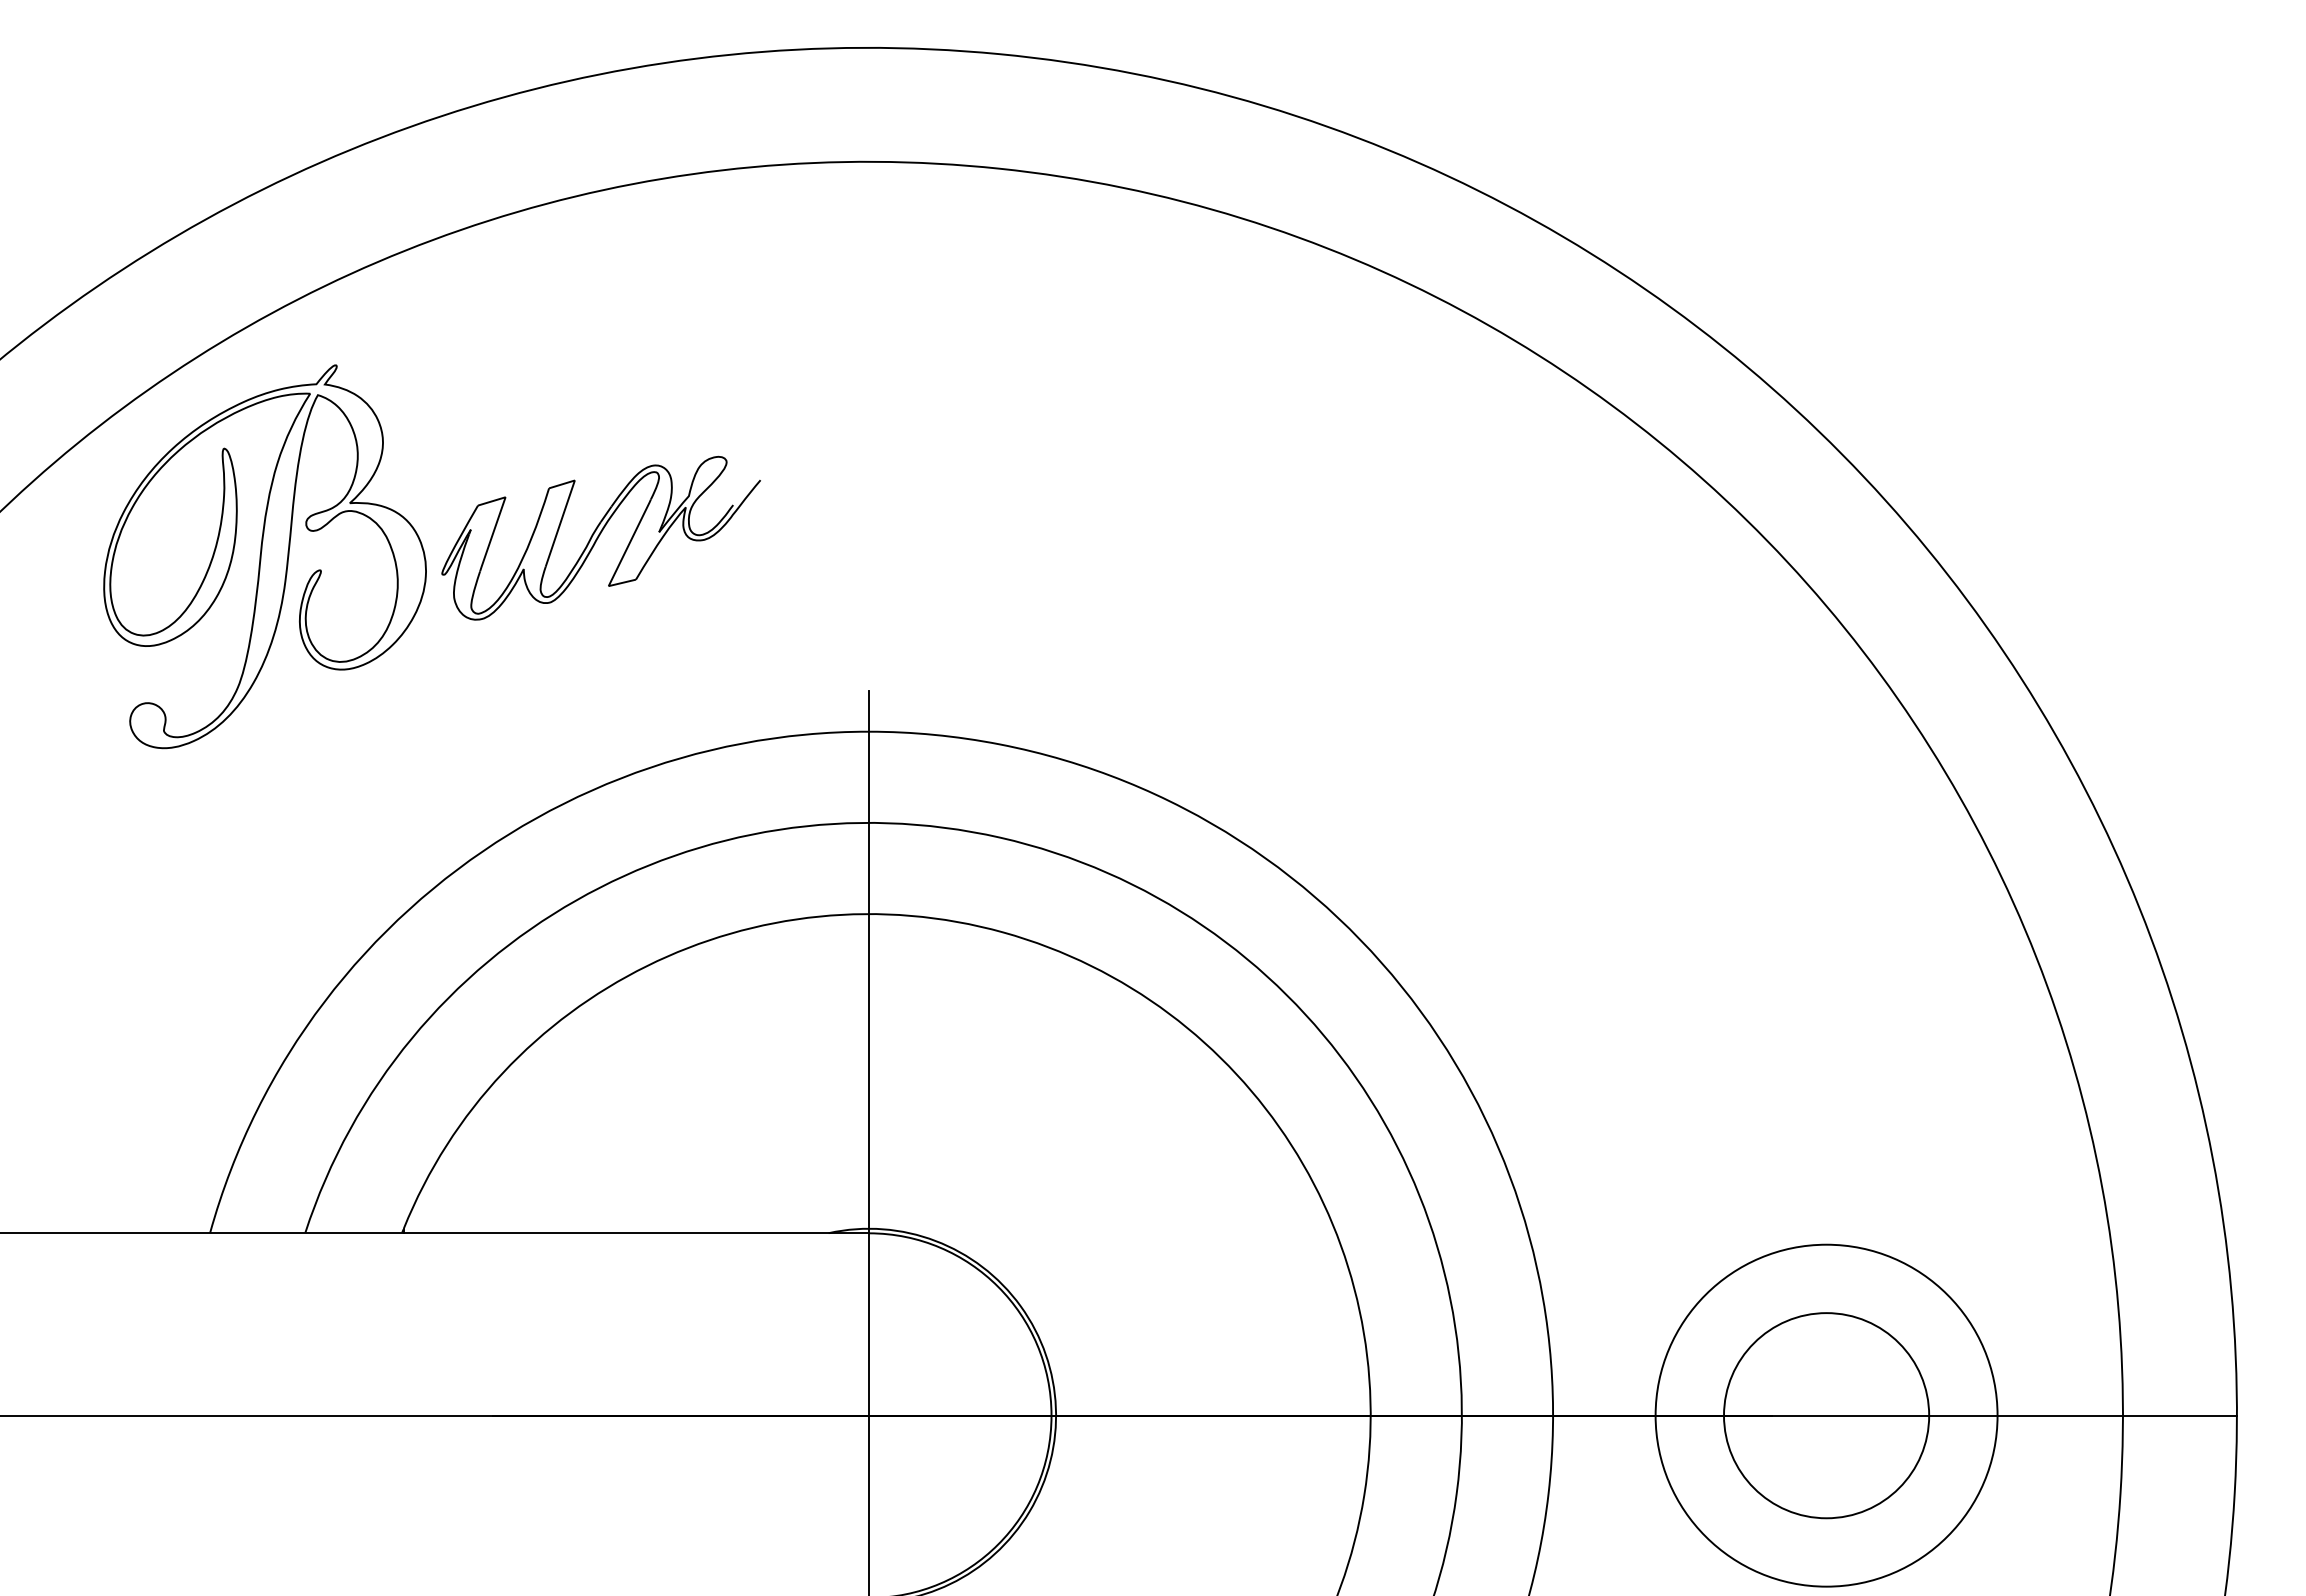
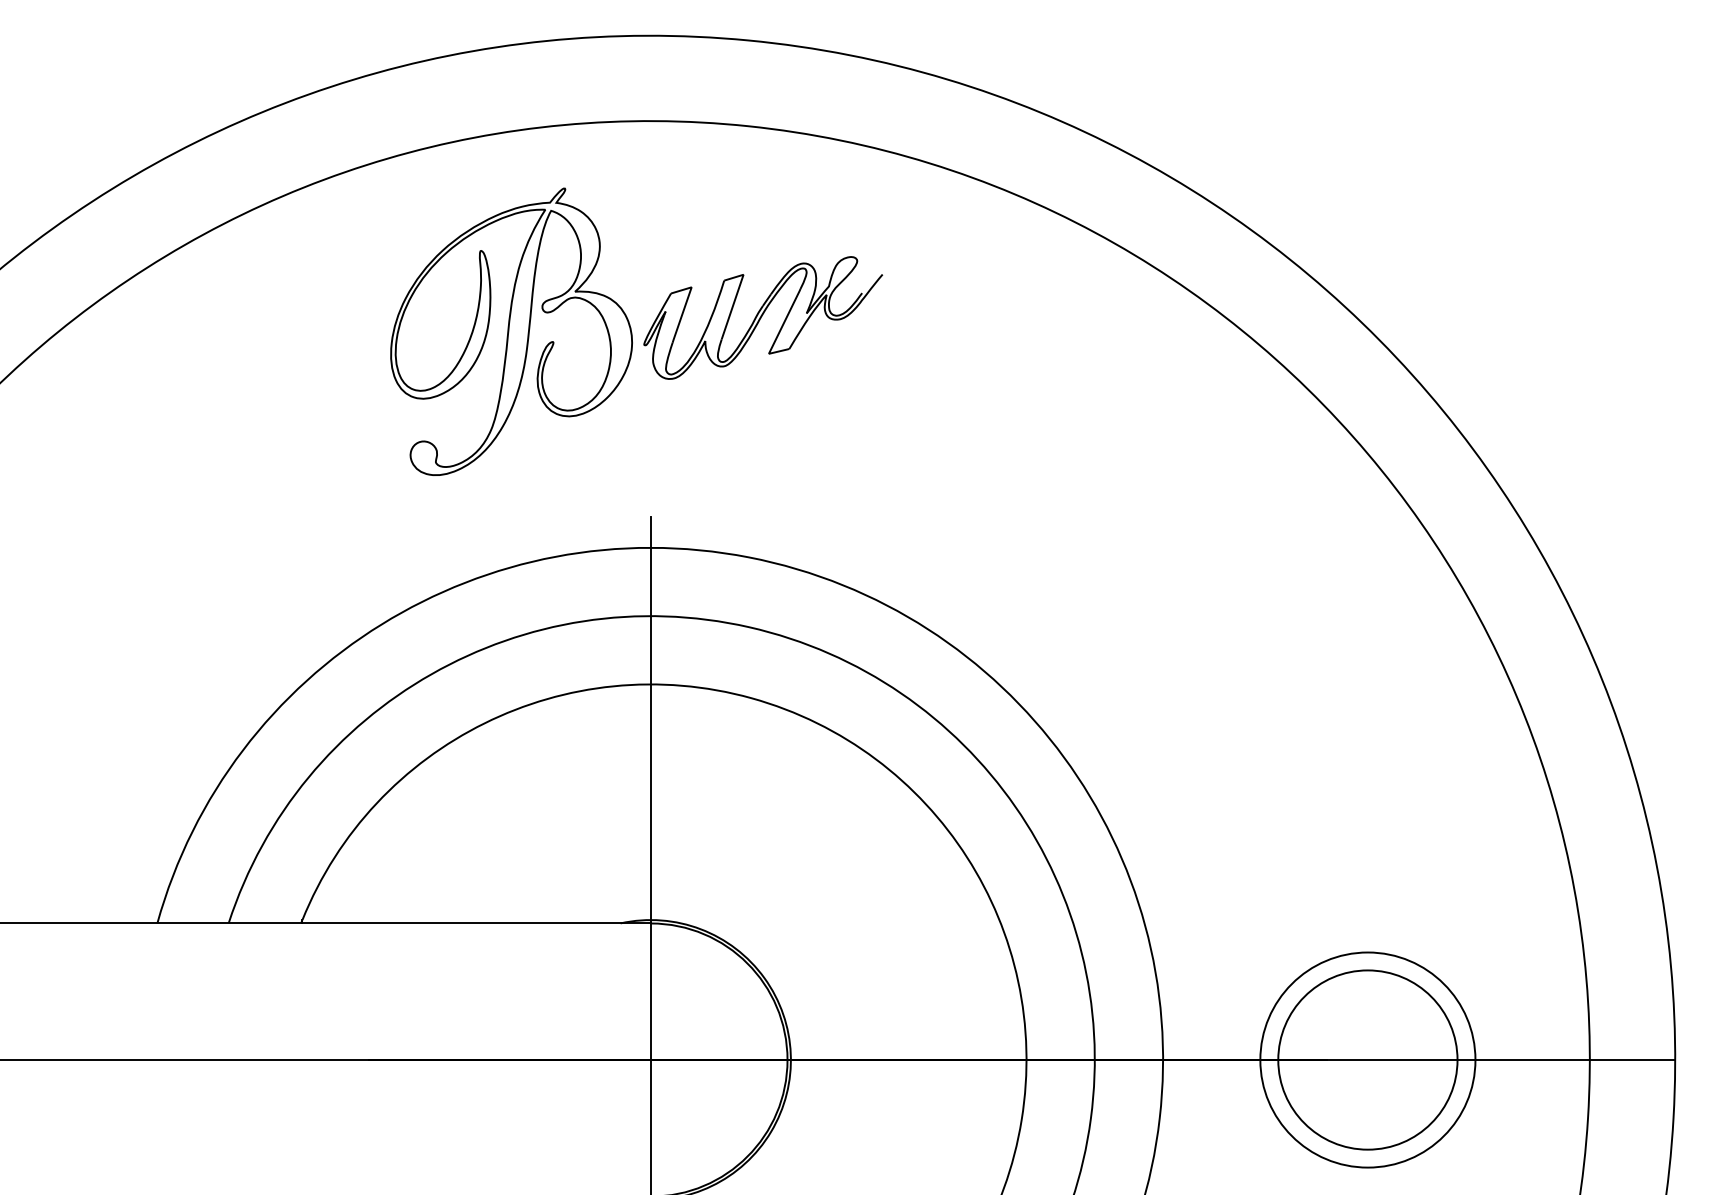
part: (431, 556) -> (636, 331), moved
circle: (1826, 1414) -> (1367, 1059), size x1.4
circle: (1826, 1416) -> (1367, 1060), size x0.7

